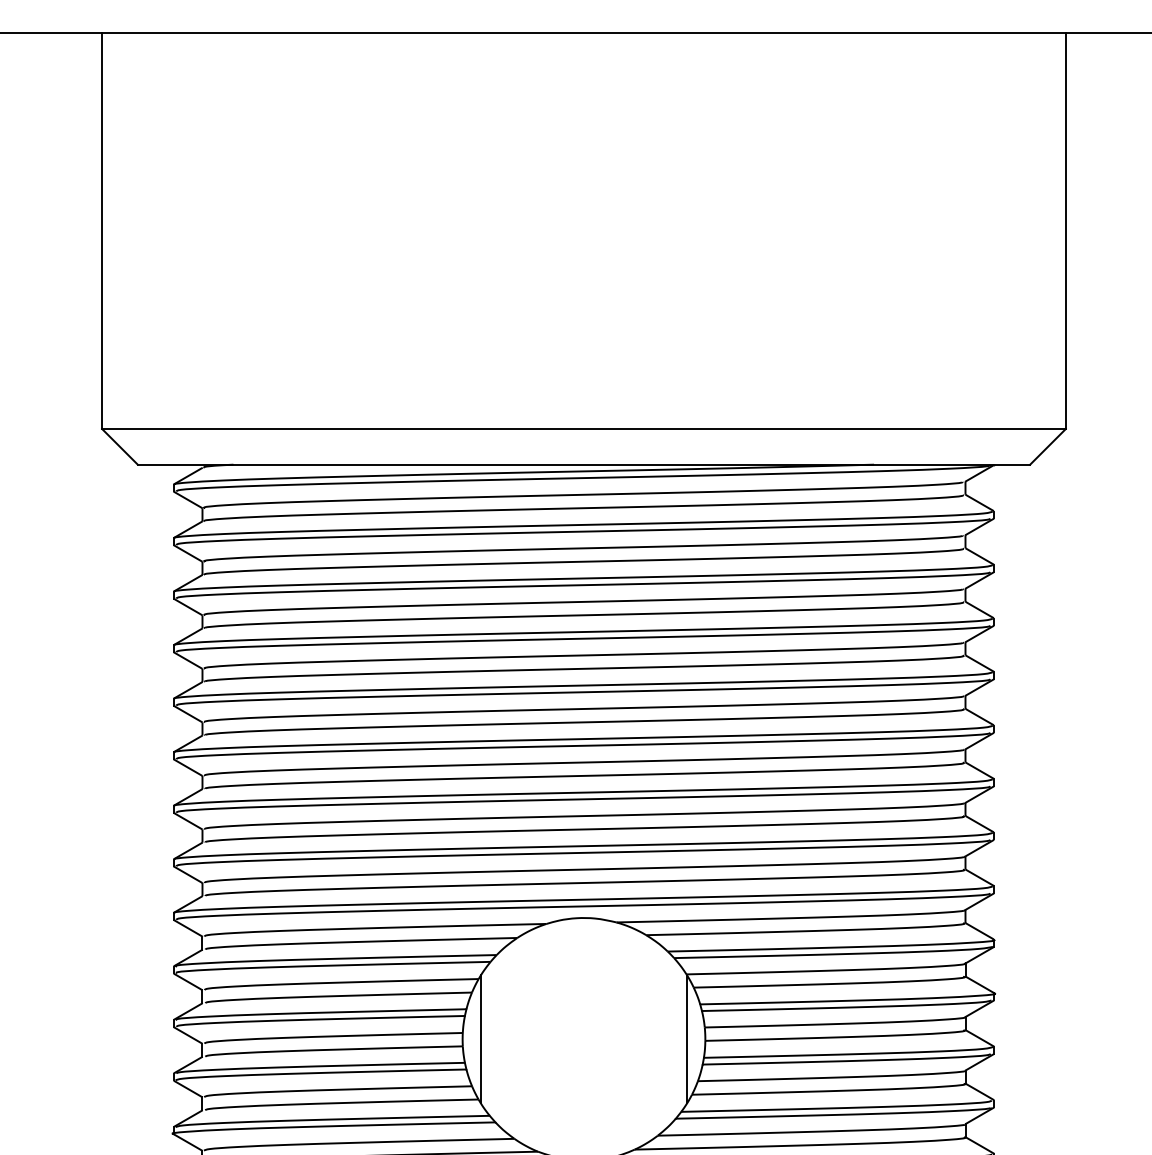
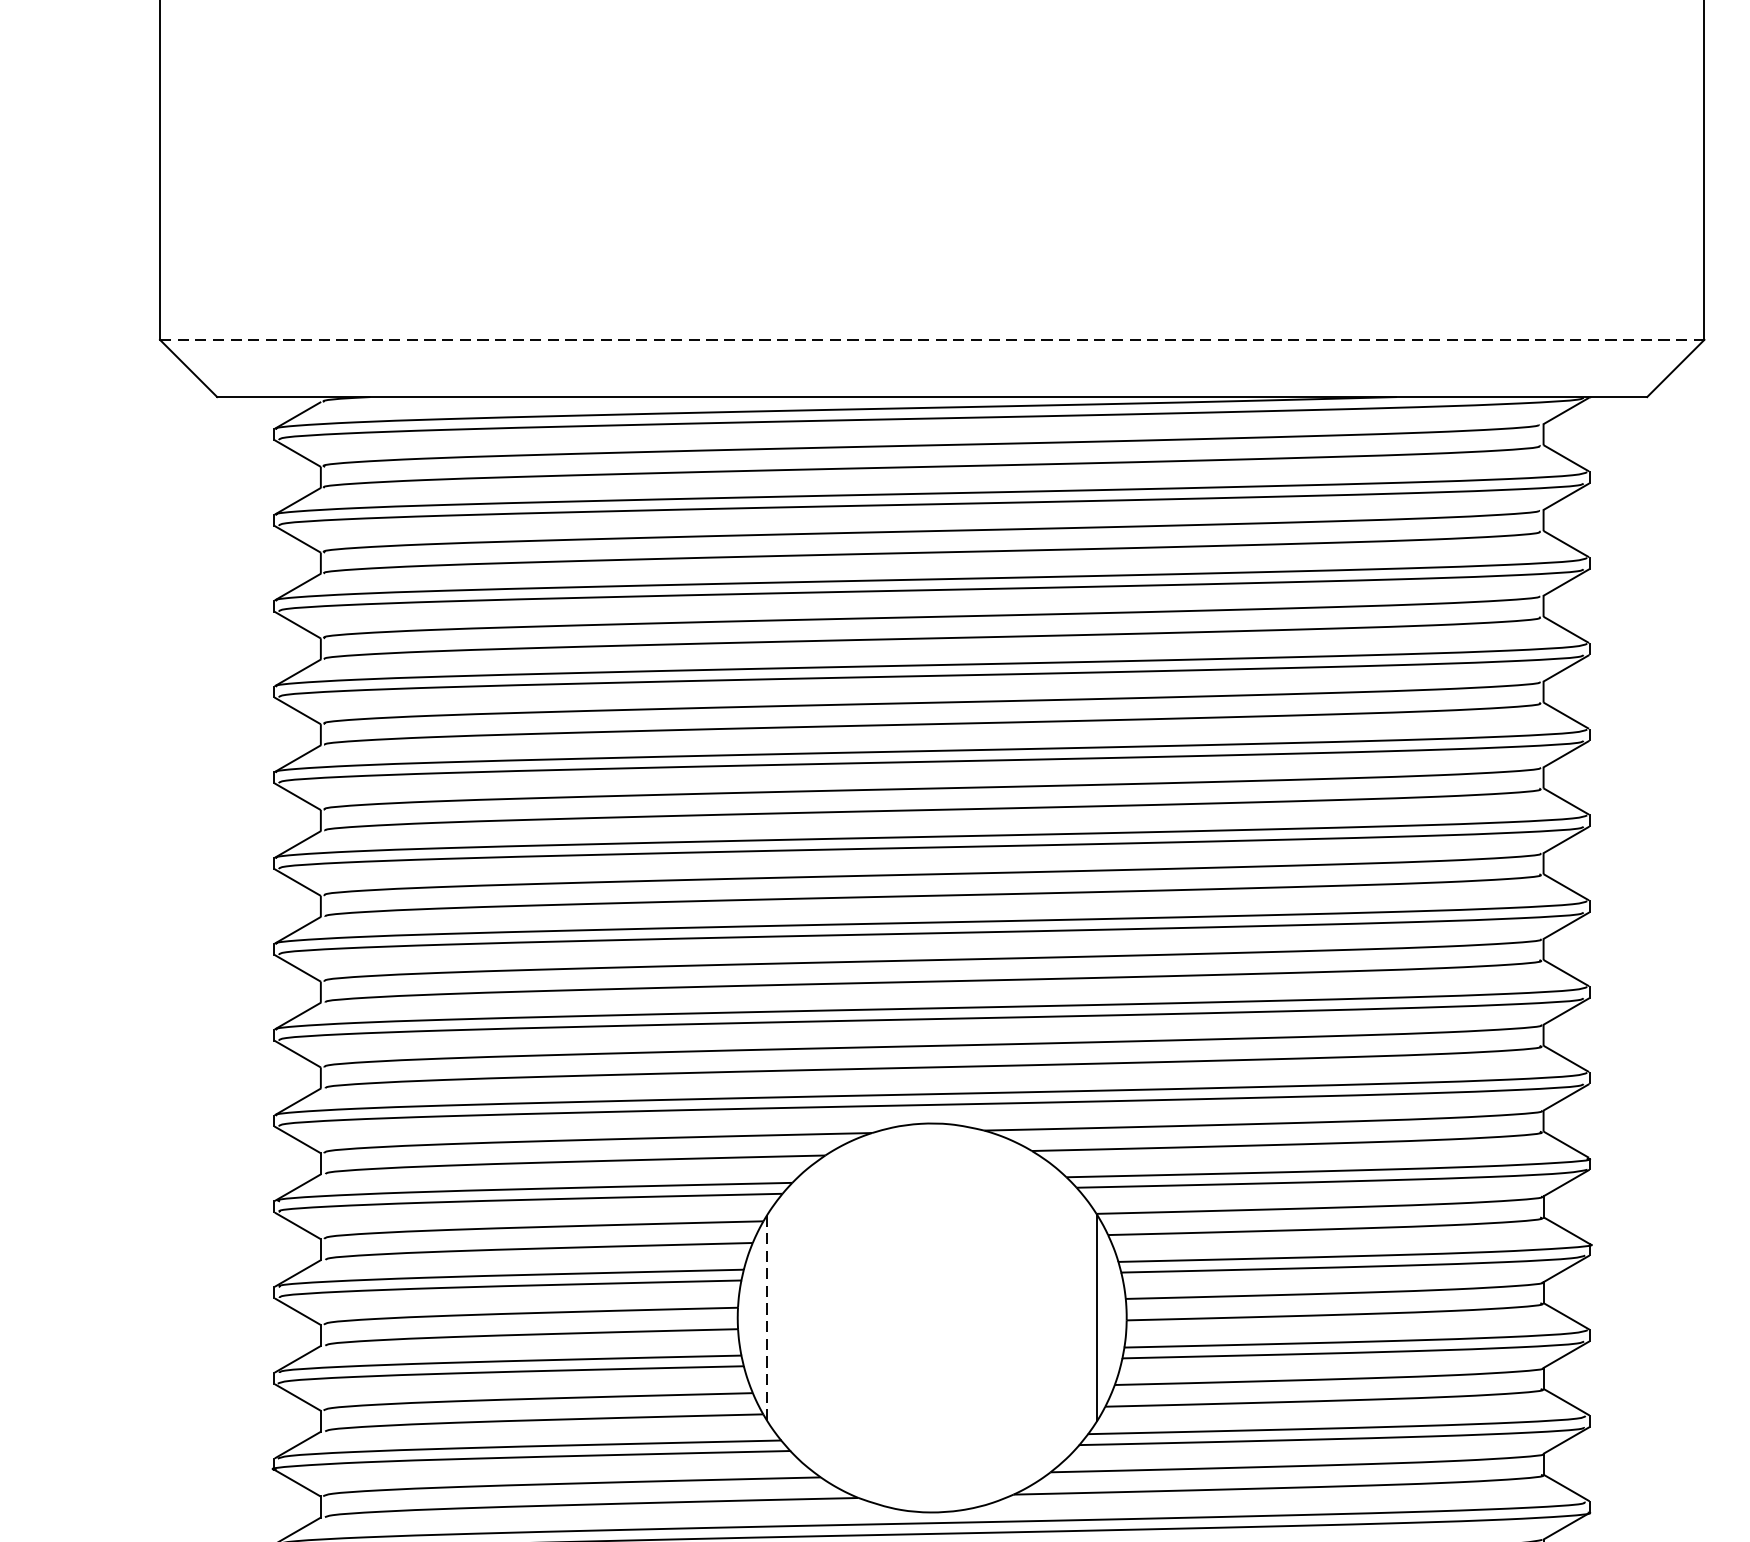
line: (583, 428) -> (931, 339), solid -> dashed
line: (480, 1039) -> (766, 1318), solid -> dashed

